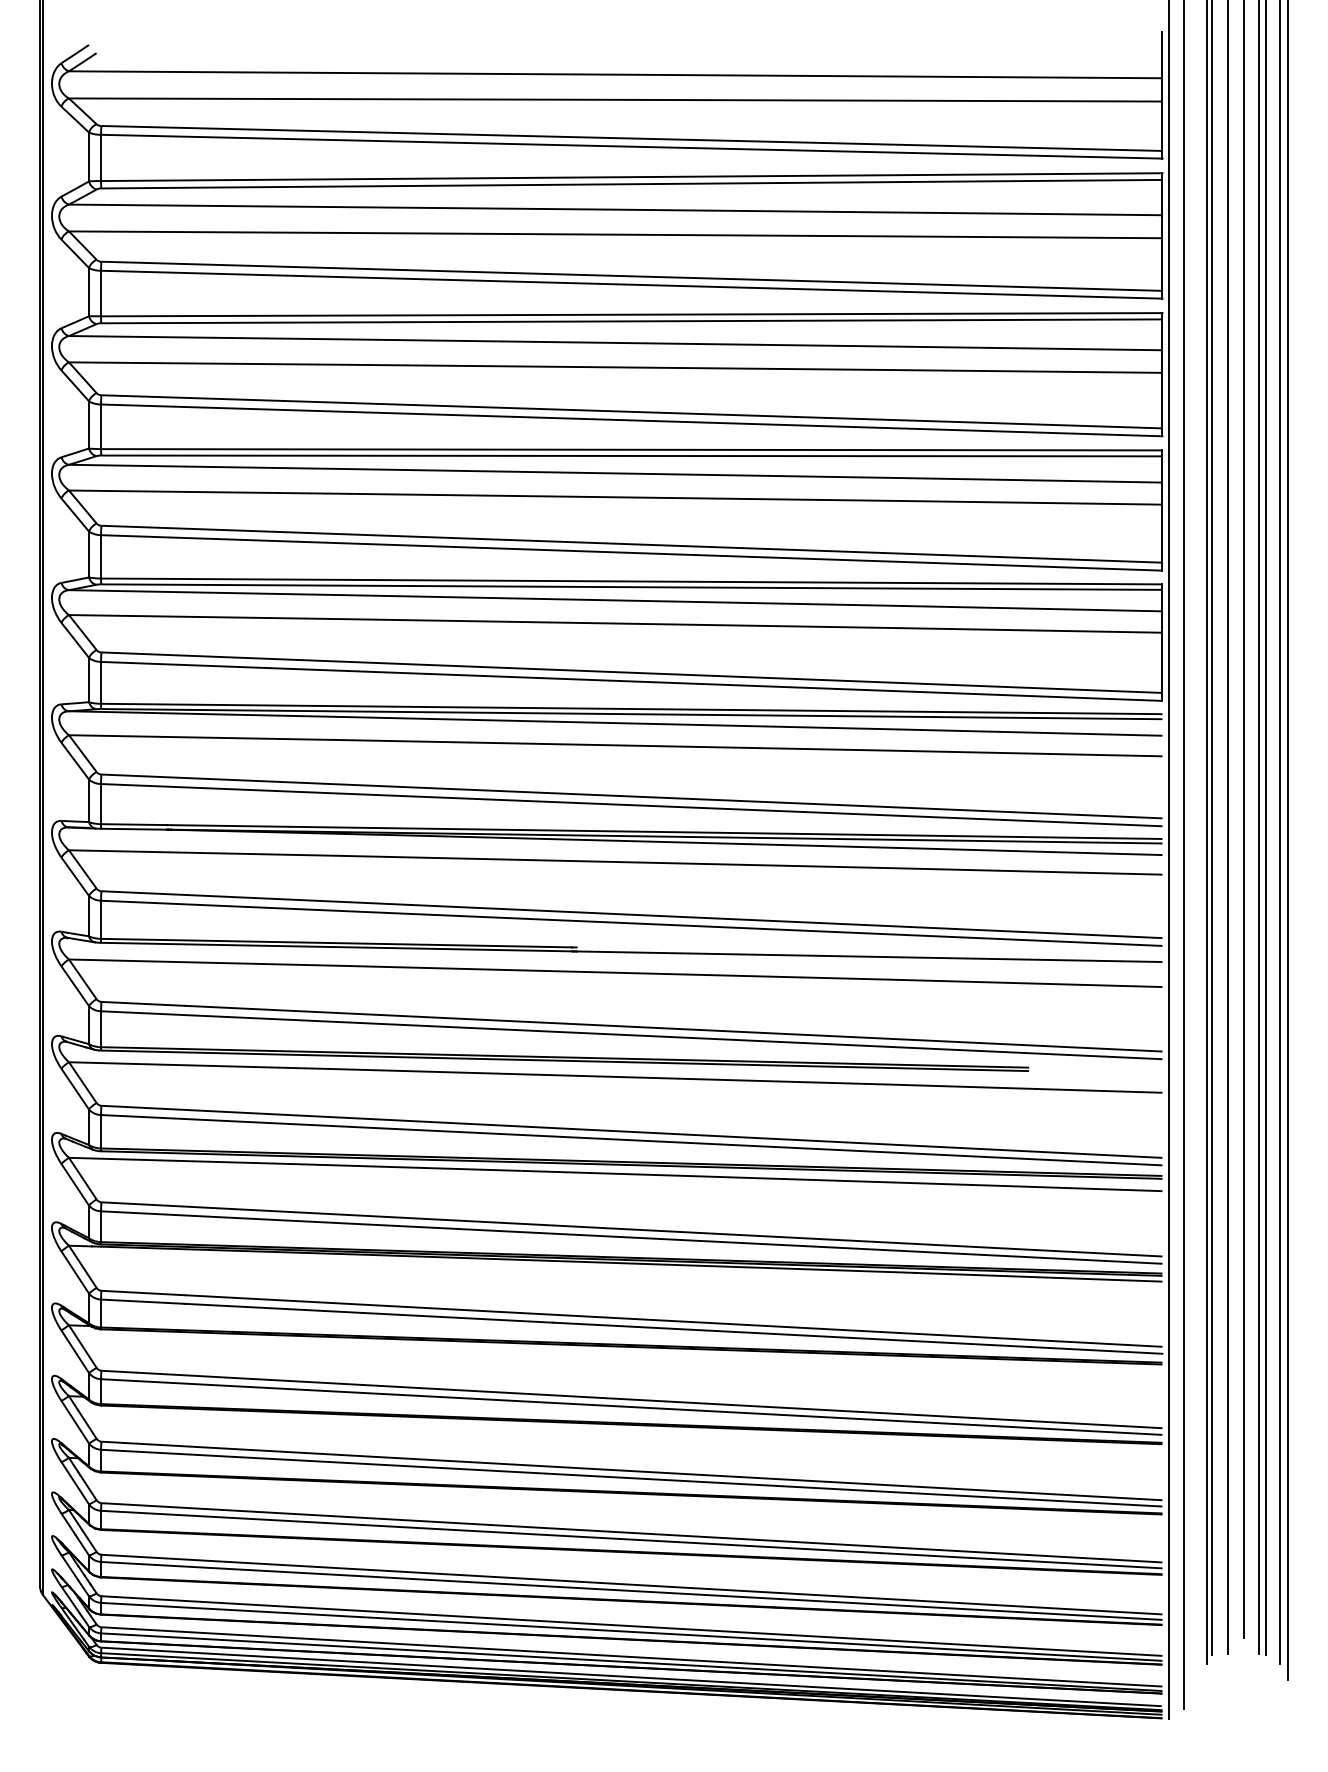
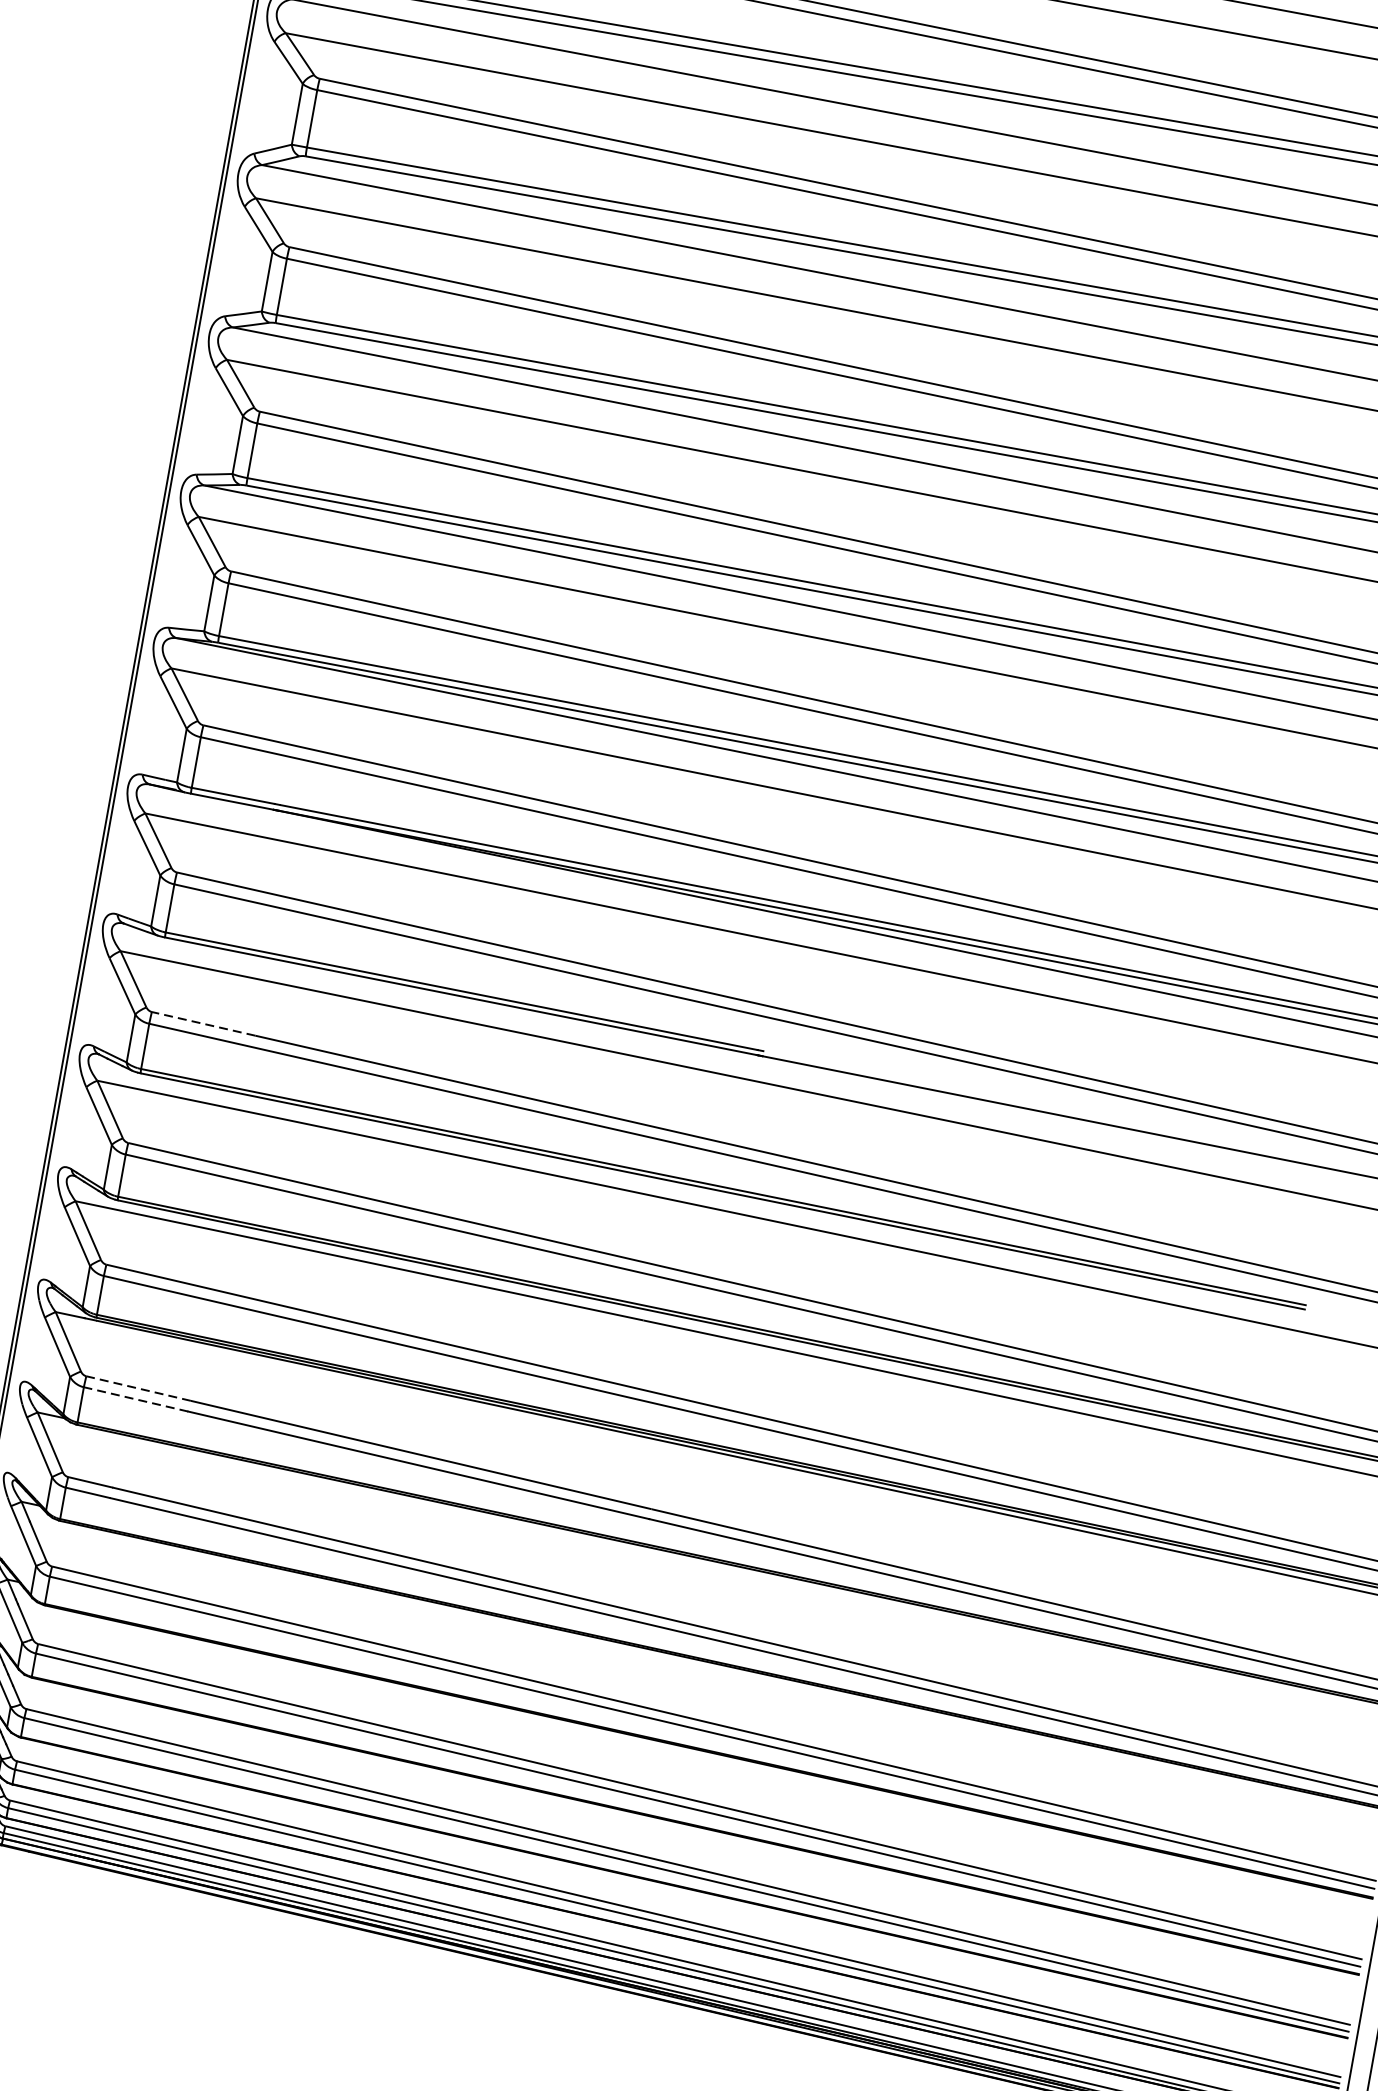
line: (142, 1003) -> (203, 1023), solid -> dashed
line: (143, 1293) -> (138, 1389), solid -> dashed
line: (142, 1301) -> (135, 1399), solid -> dashed

